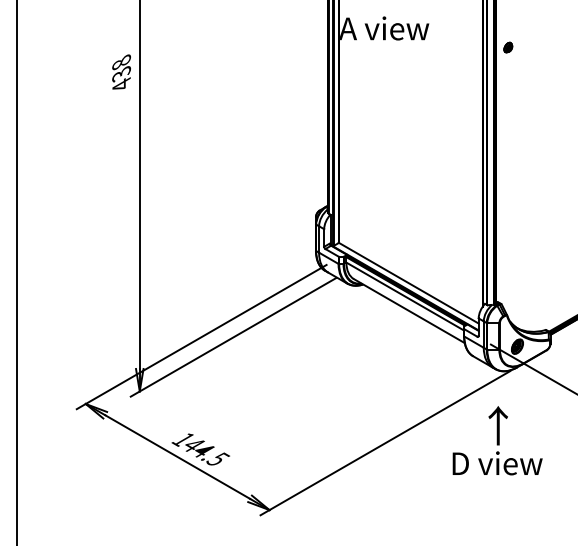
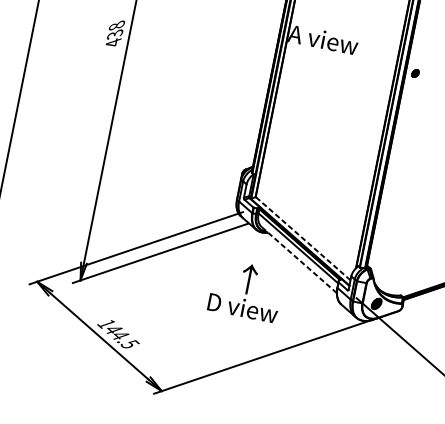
line: (408, 283) -> (302, 238), solid -> dashed
line: (409, 311) -> (299, 260), solid -> dashed
text: (497, 440) -> (246, 290), moved

